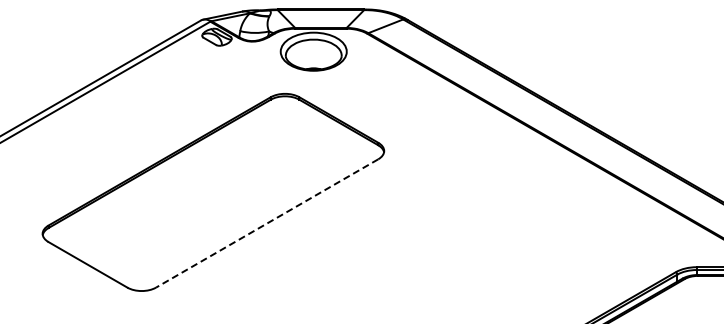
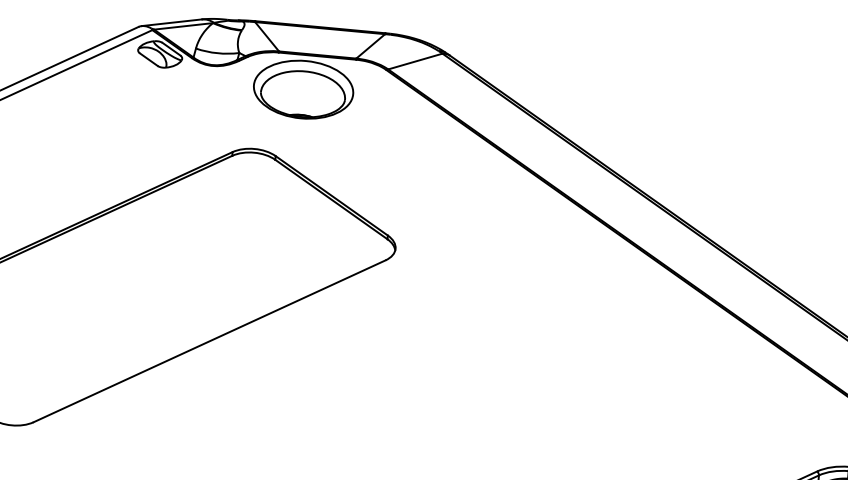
line: (266, 223) -> (208, 341), dashed -> solid

